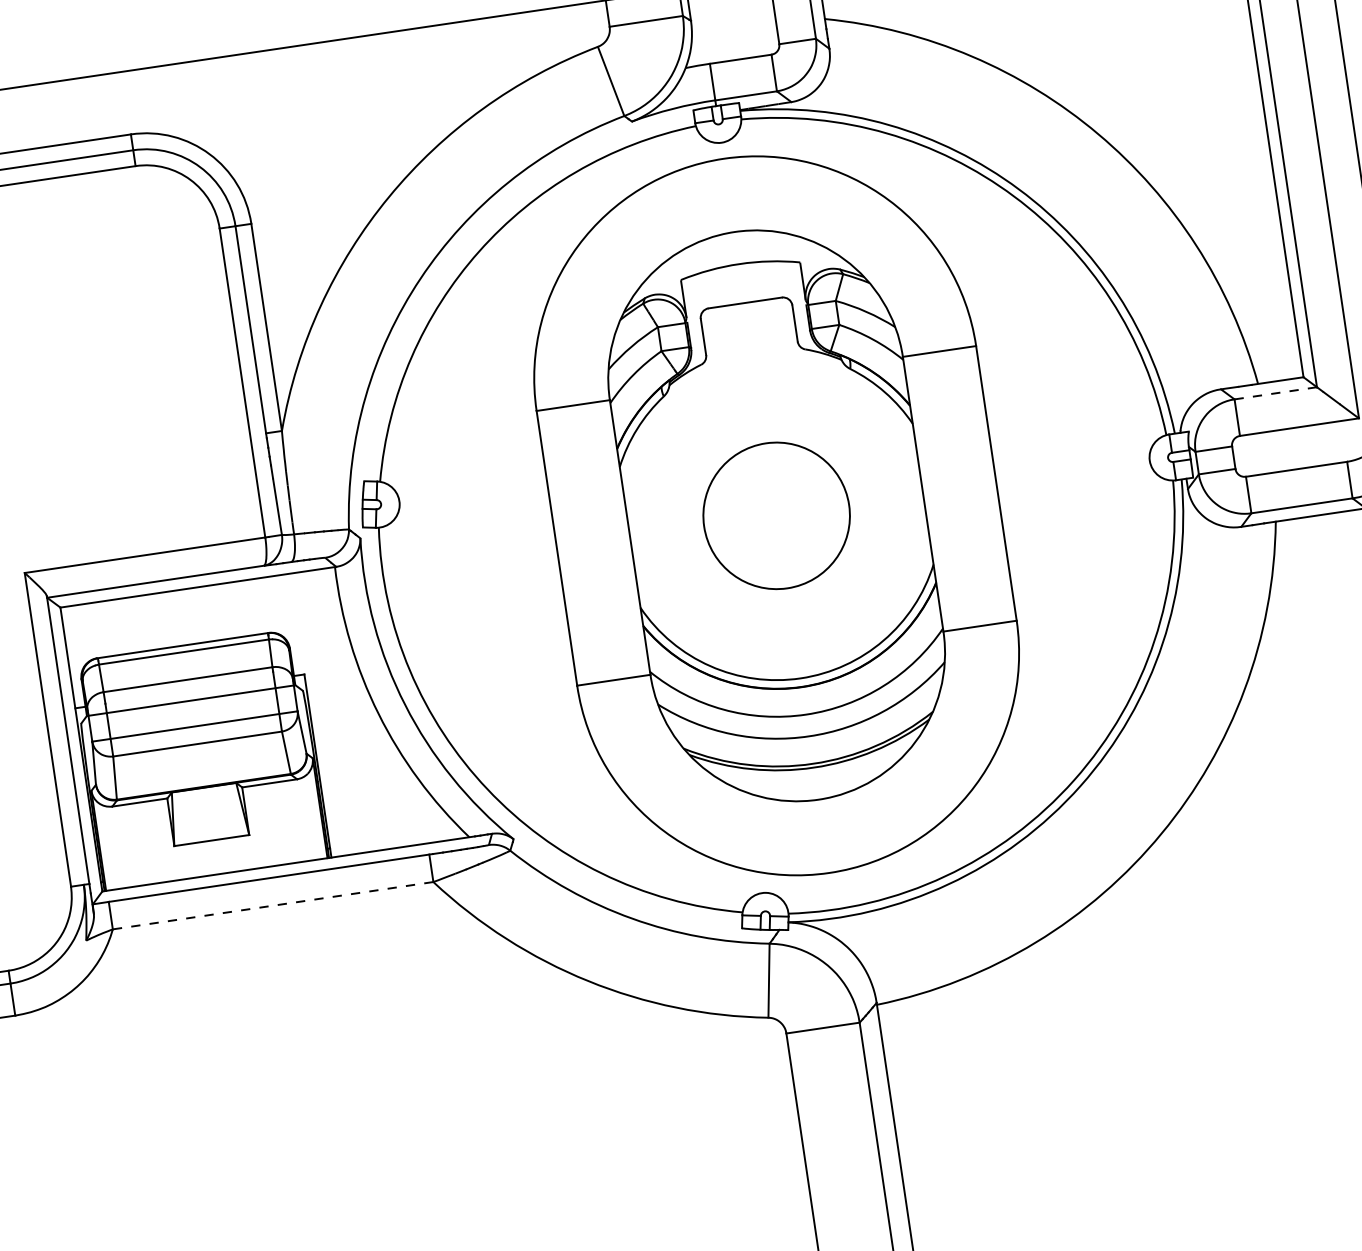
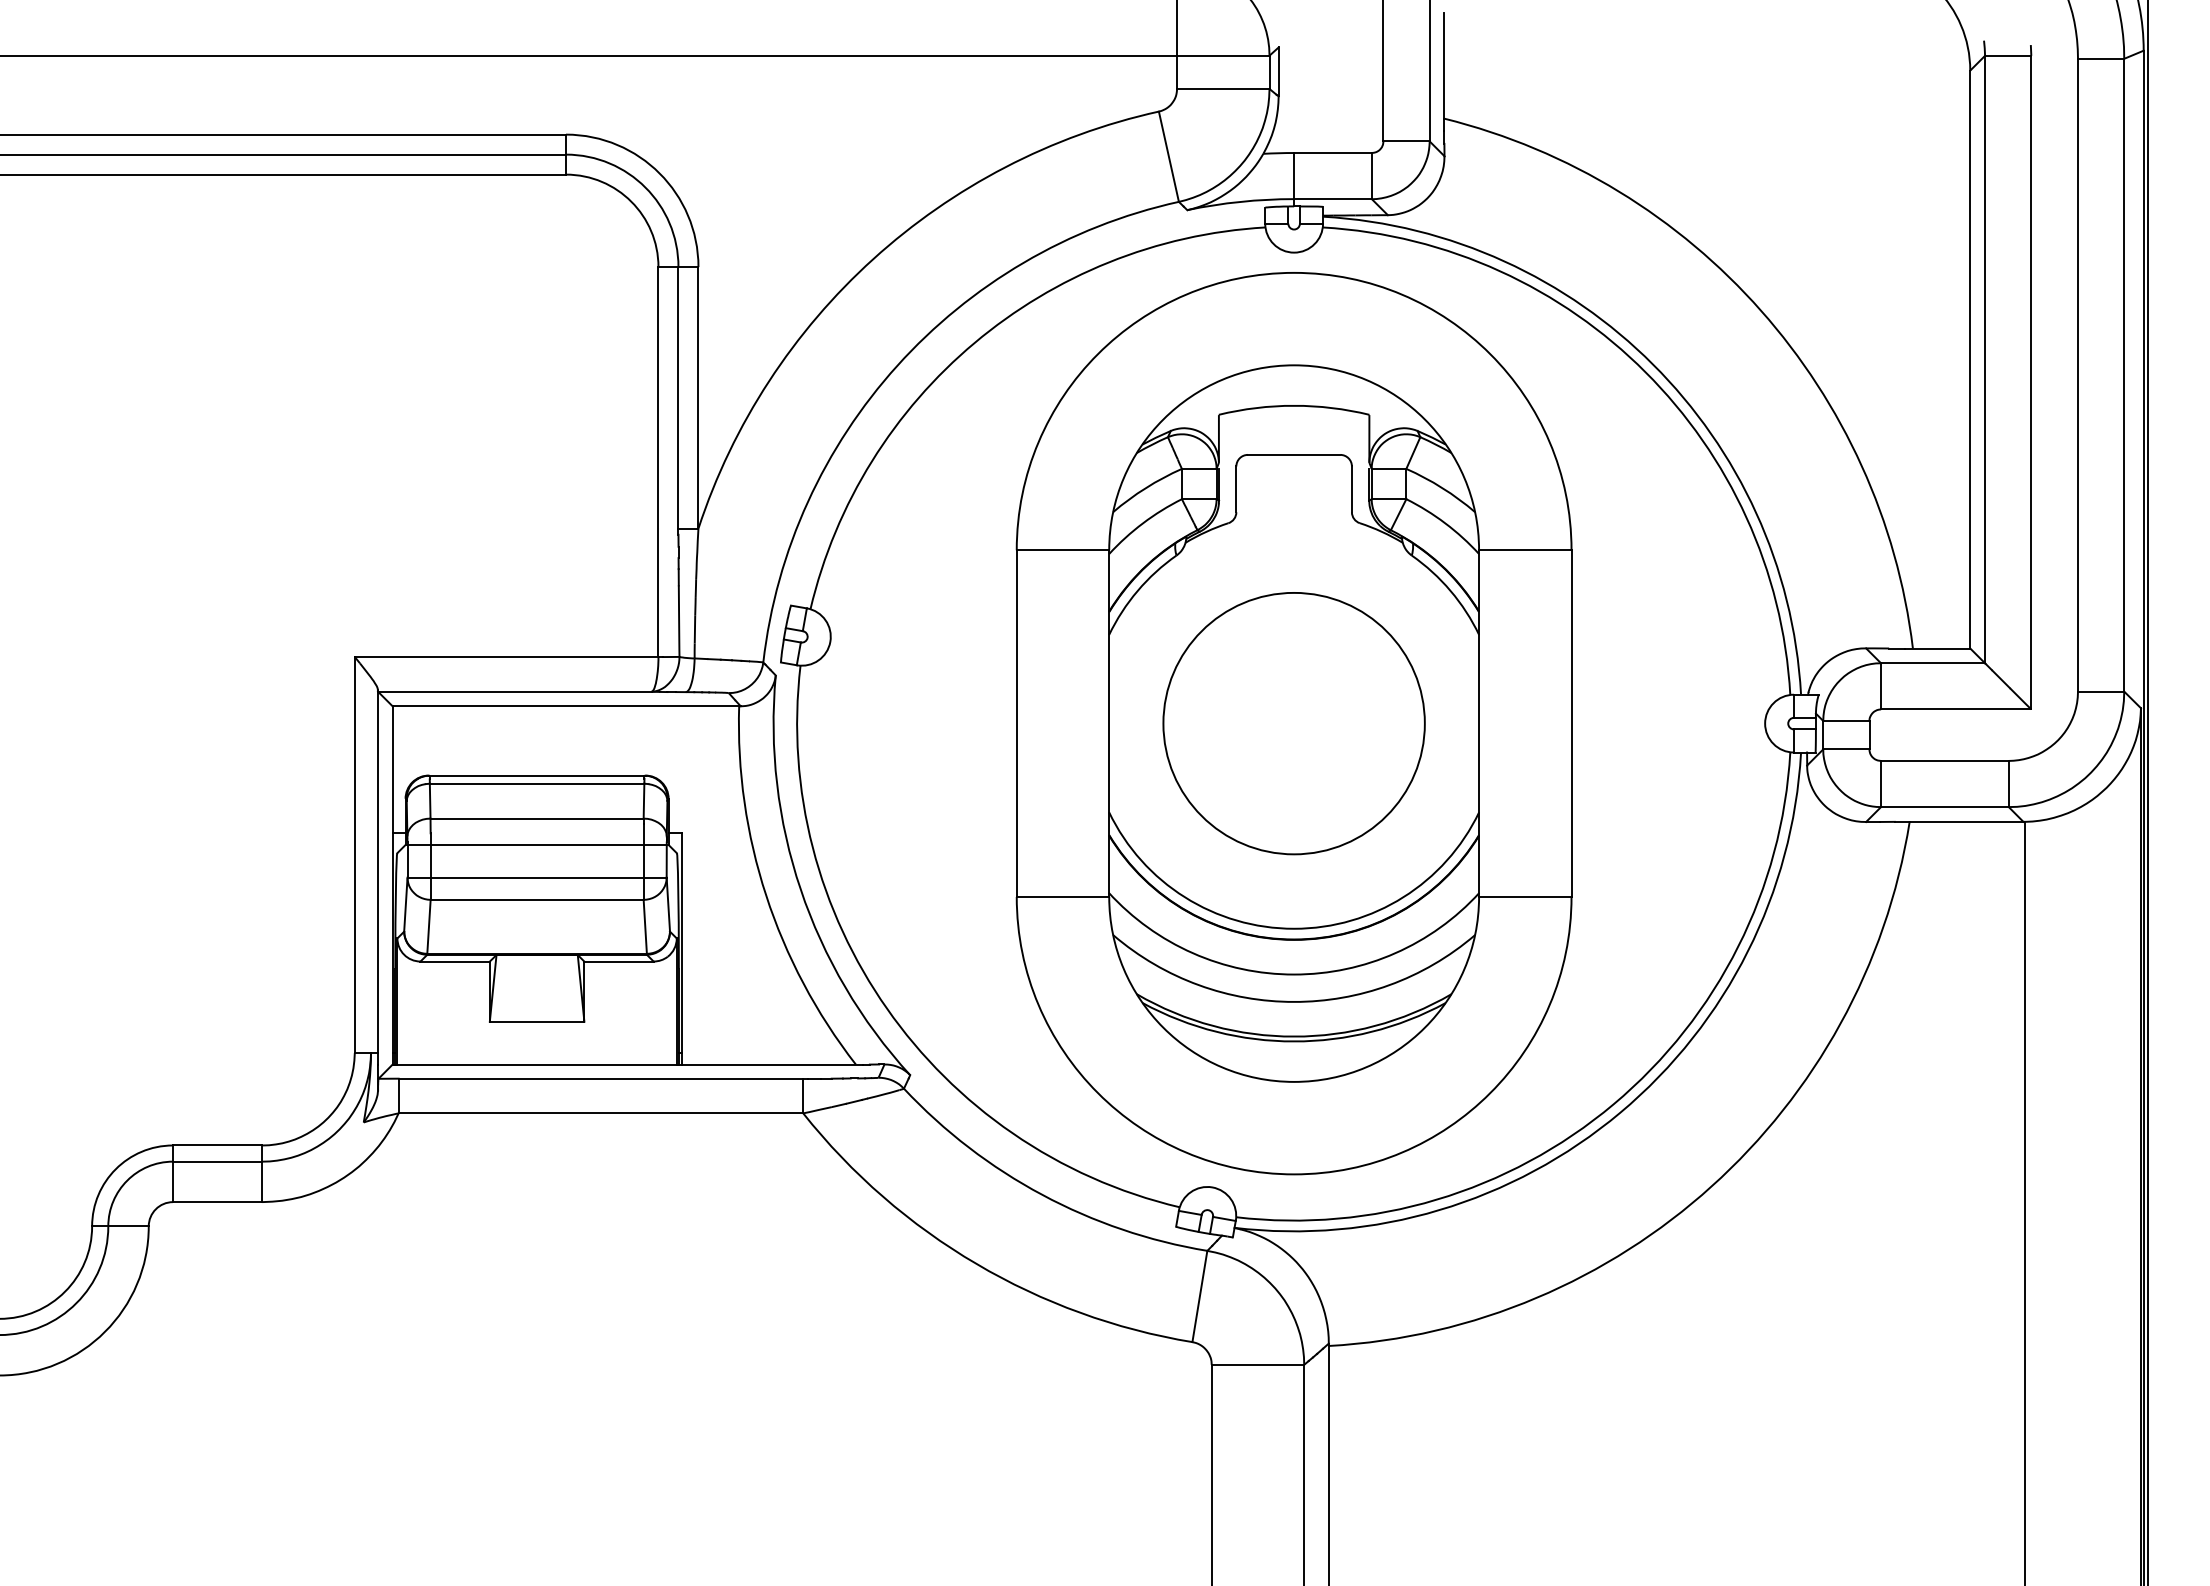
line: (1275, 393) -> (1932, 663), dashed -> solid
circle: (776, 515) -> (1293, 723), size x1.43
line: (272, 905) -> (600, 1113), dashed -> solid

